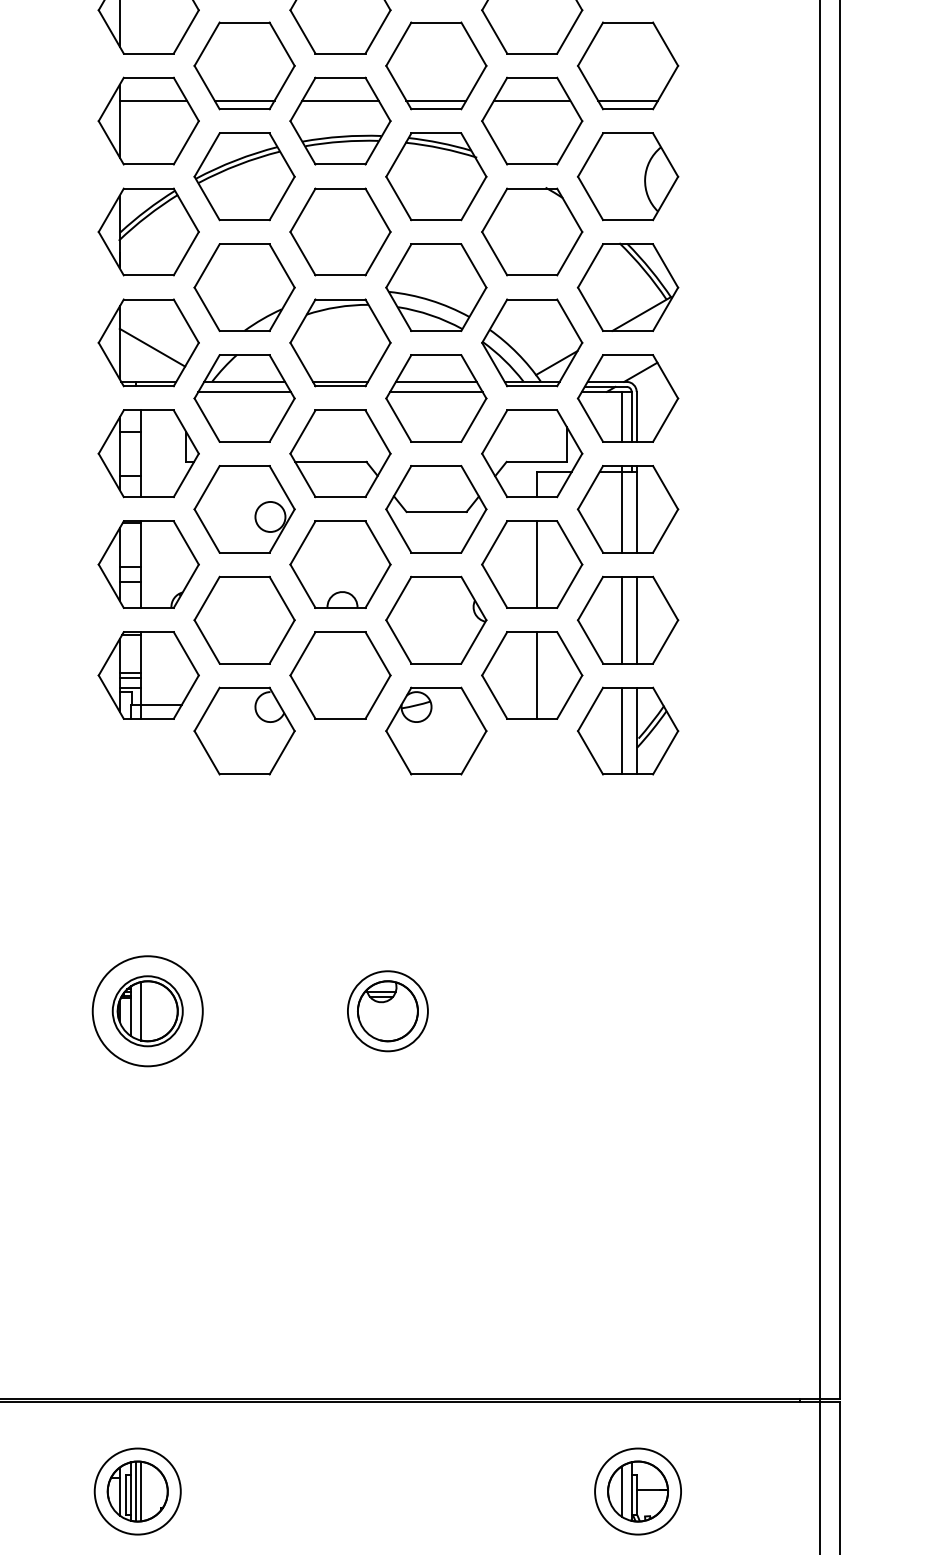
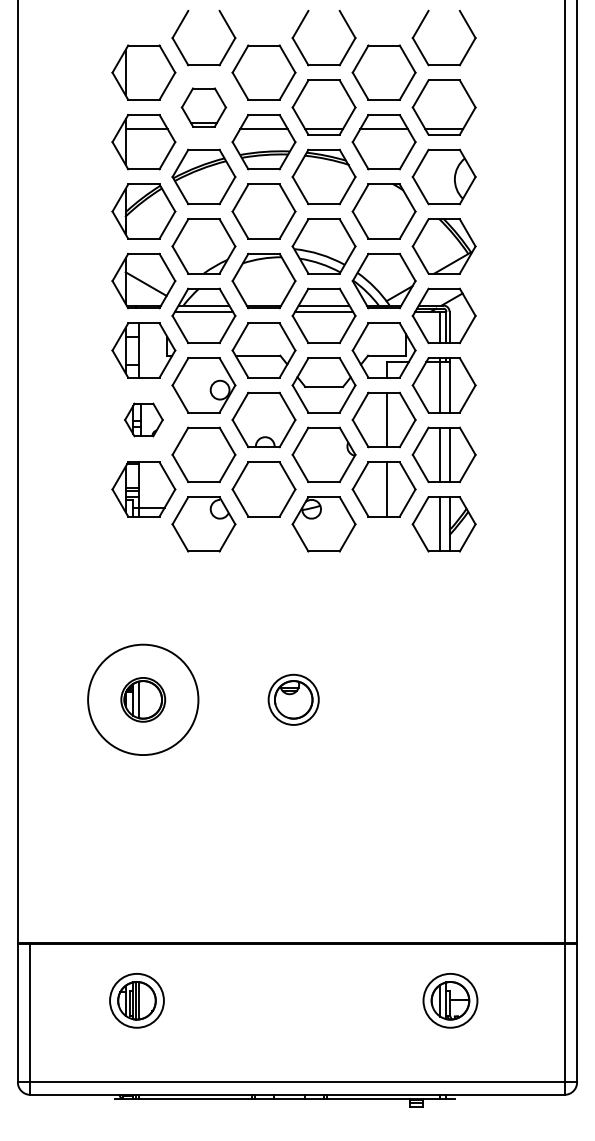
part: (243, 65) -> (203, 107), size x0.7
part: (148, 563) -> (143, 419), size x0.6
circle: (146, 1010) -> (142, 699), size x1.6

